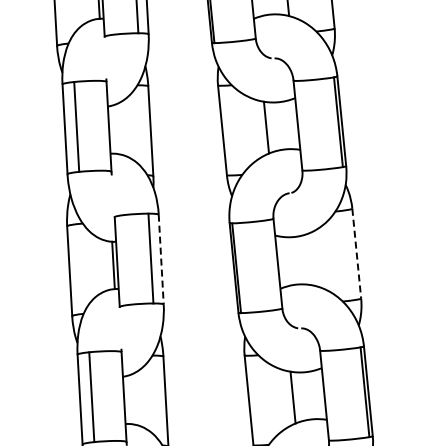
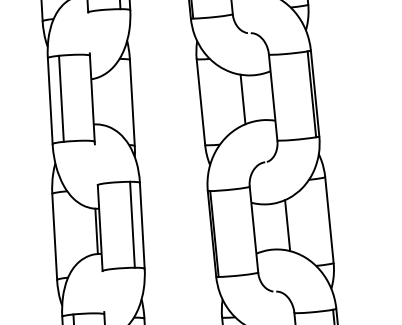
line: (356, 254) -> (329, 220), dashed -> solid
line: (312, 259) -> (287, 225), added
line: (161, 260) -> (142, 226), dashed -> solid

